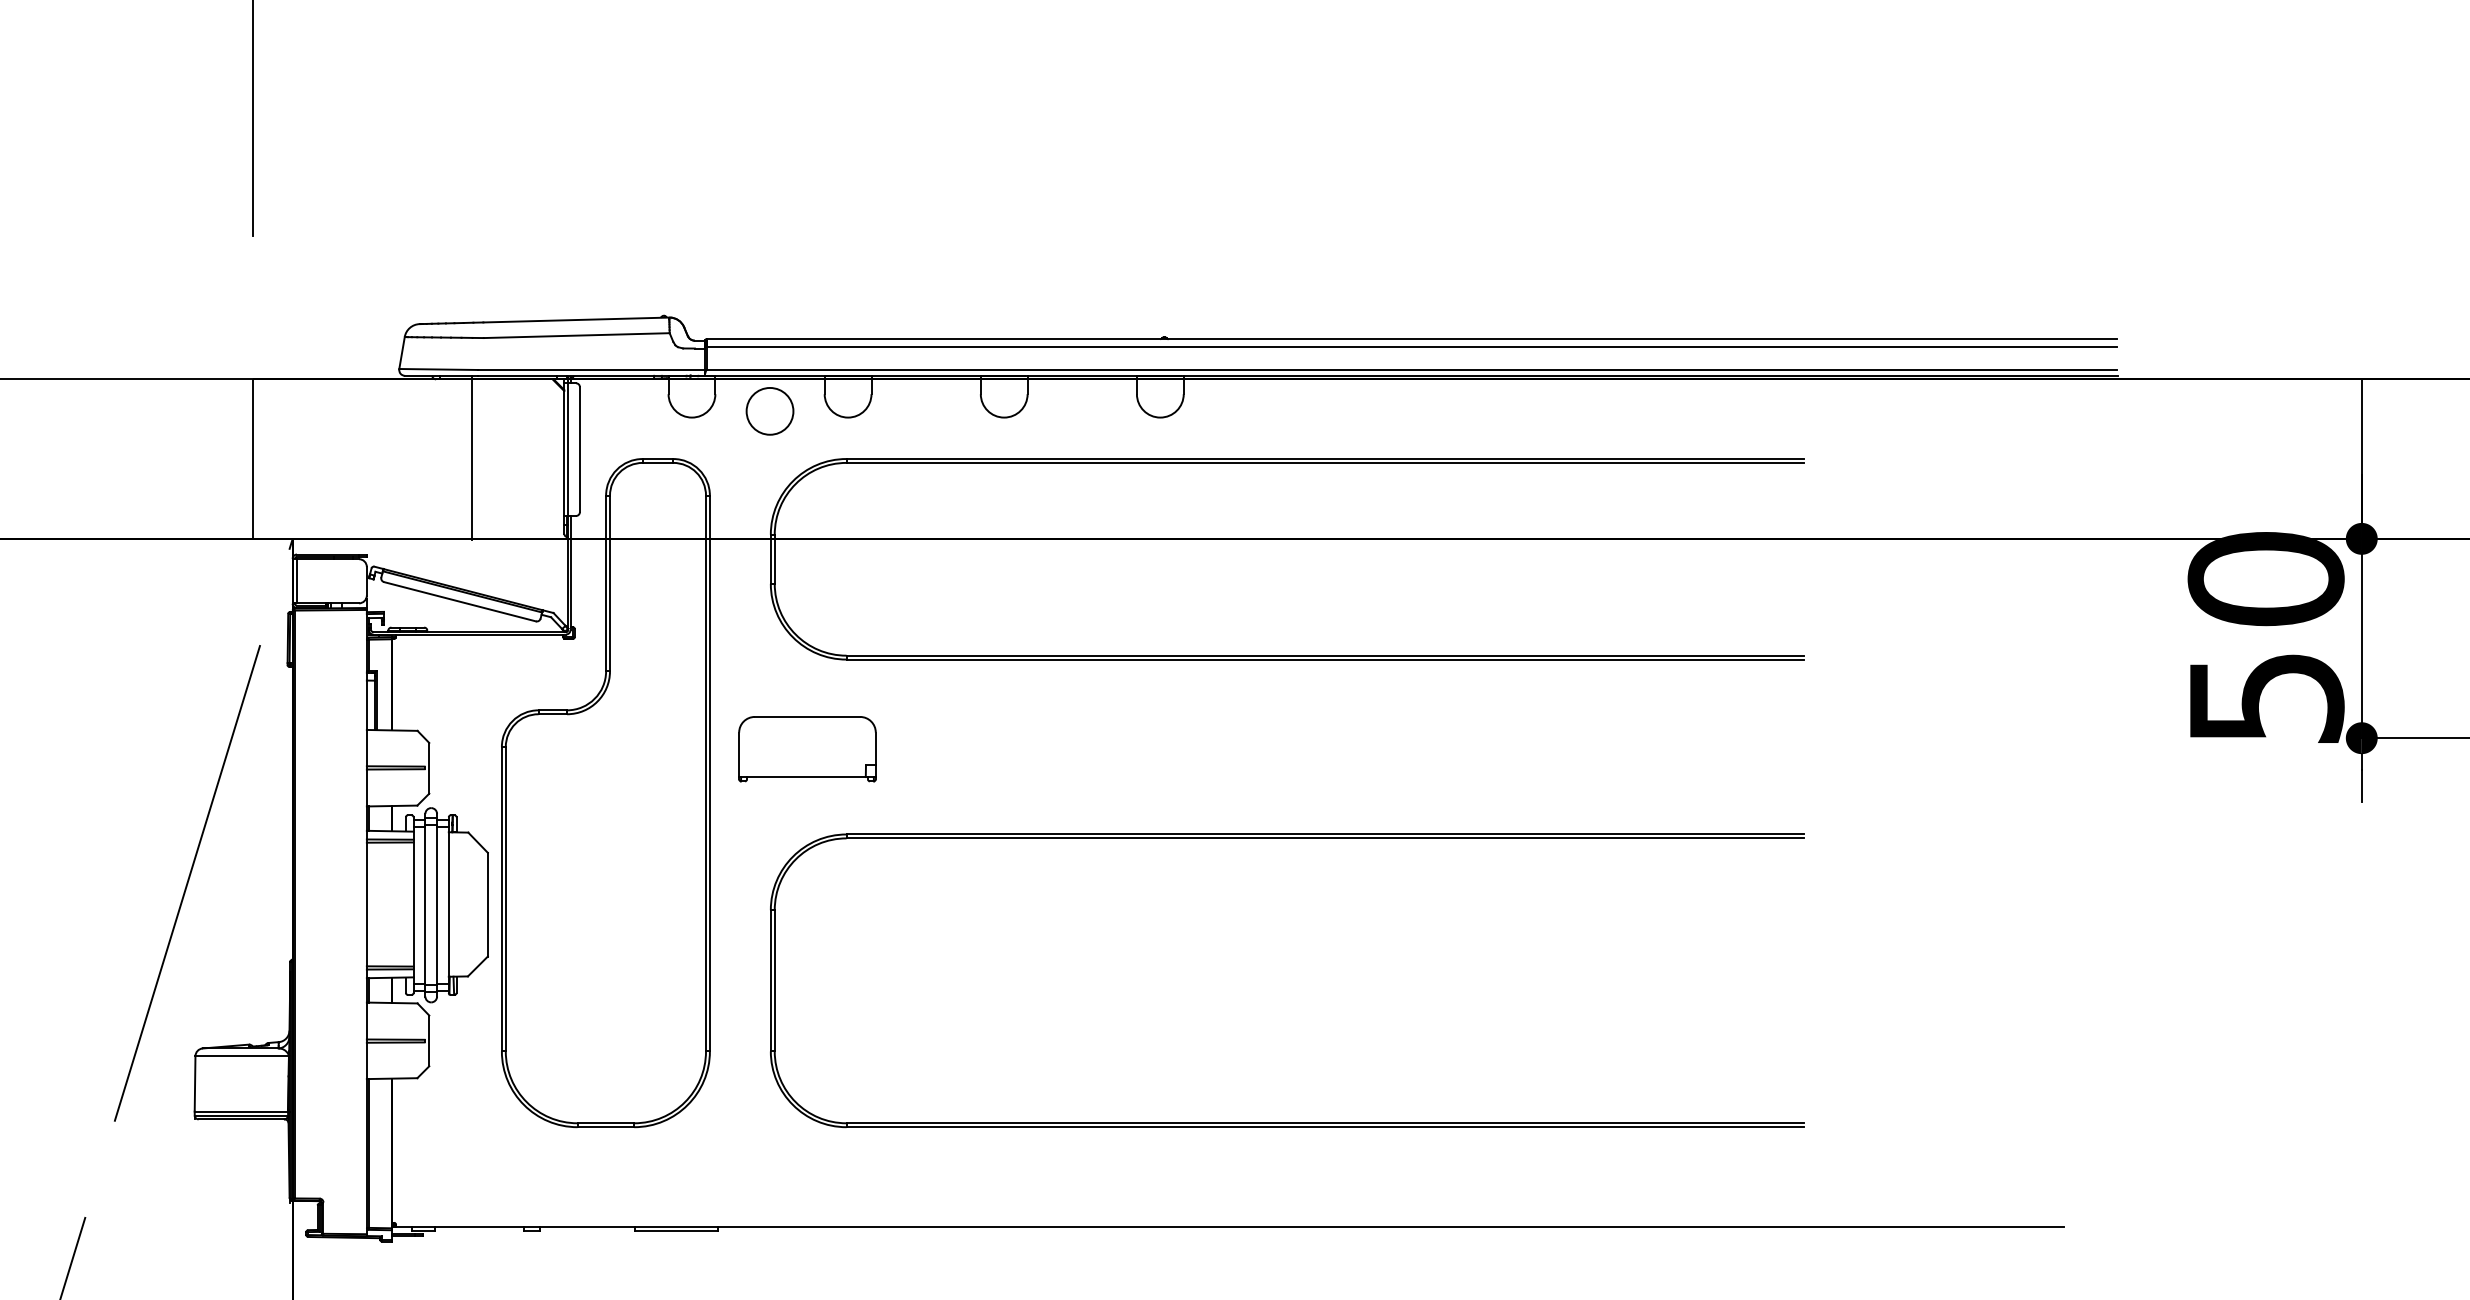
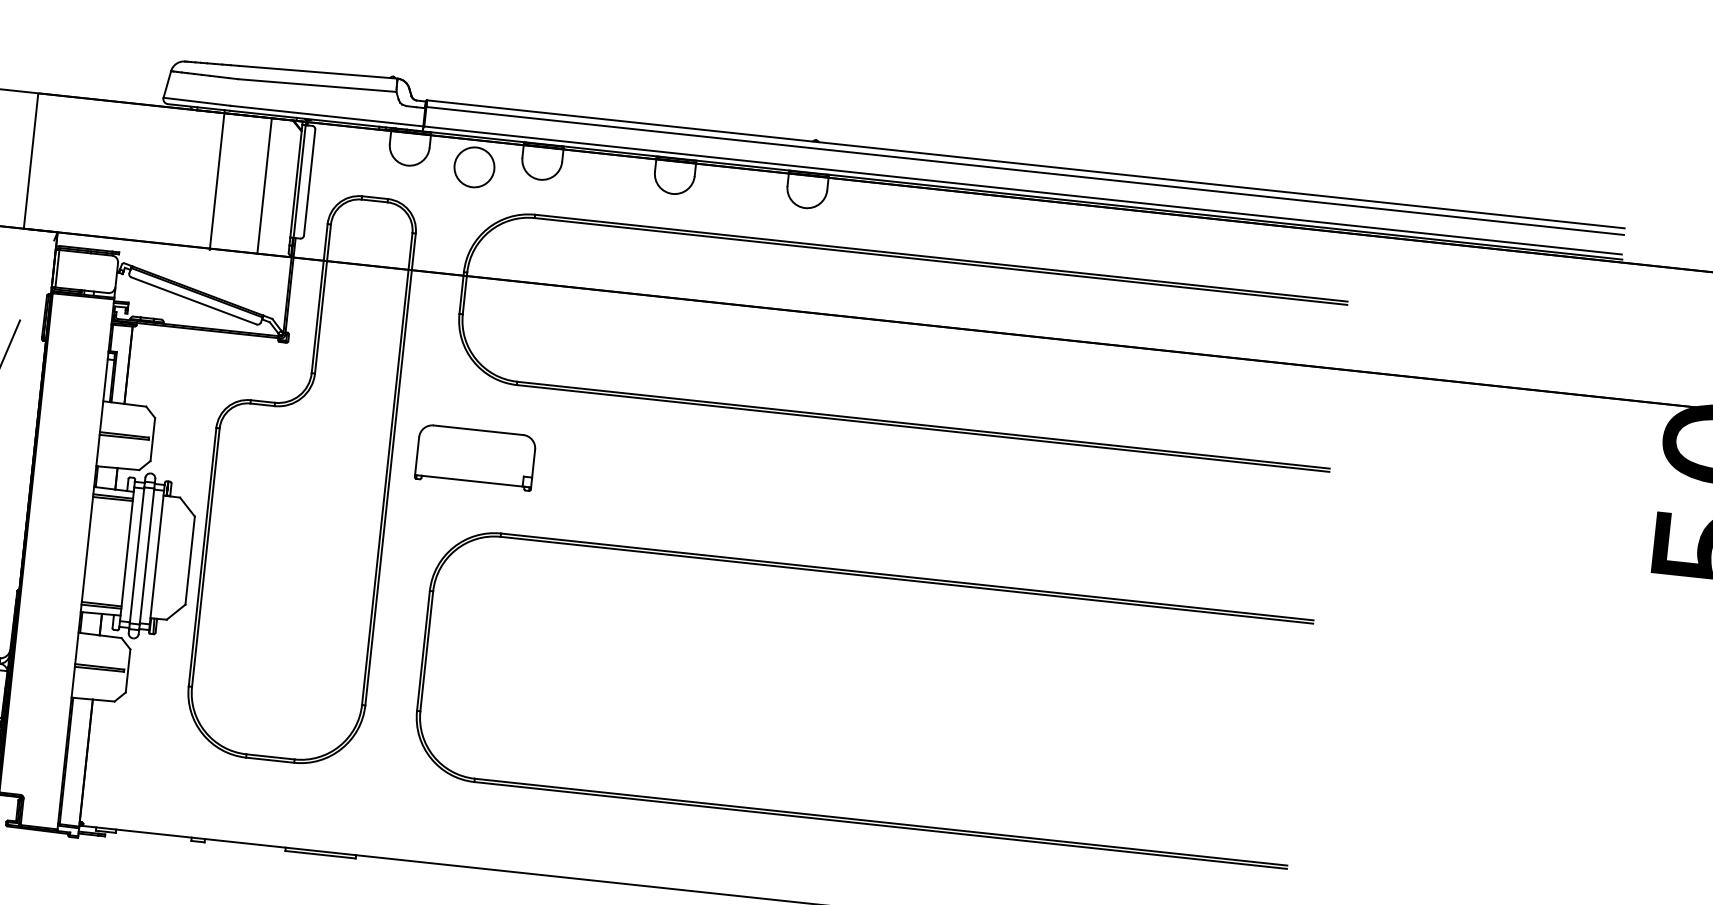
line: (527, 458) -> (264, 185), added

